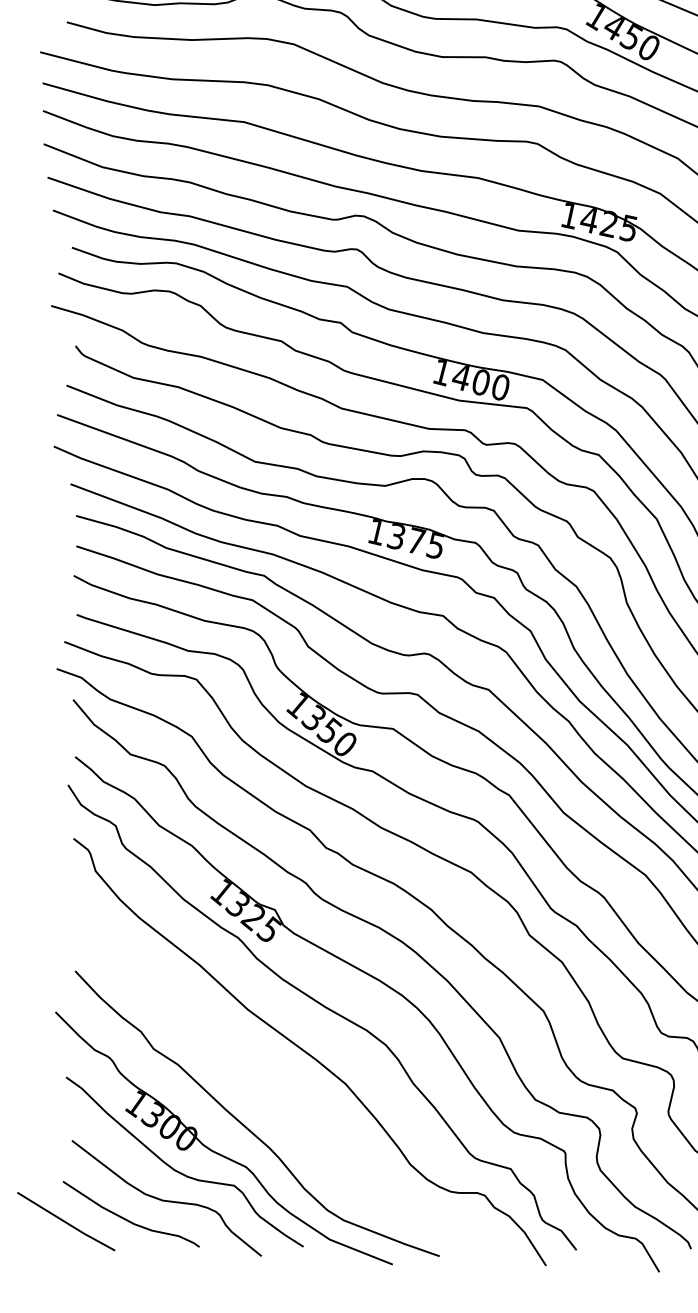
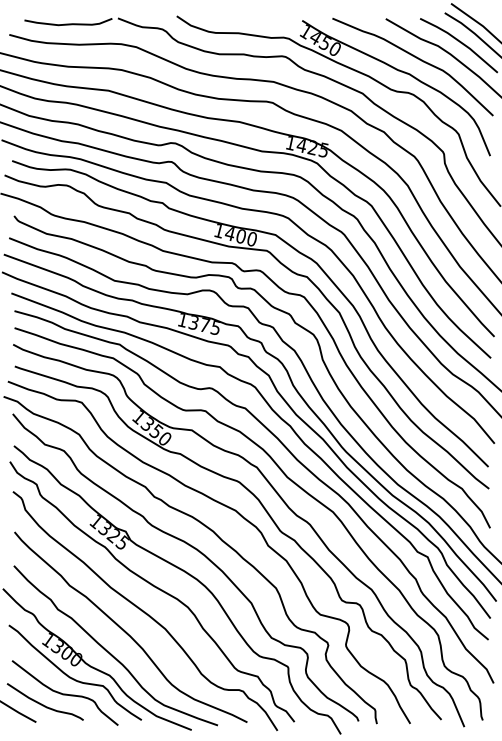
curve: (274, 1086) -> (125, 630), added

